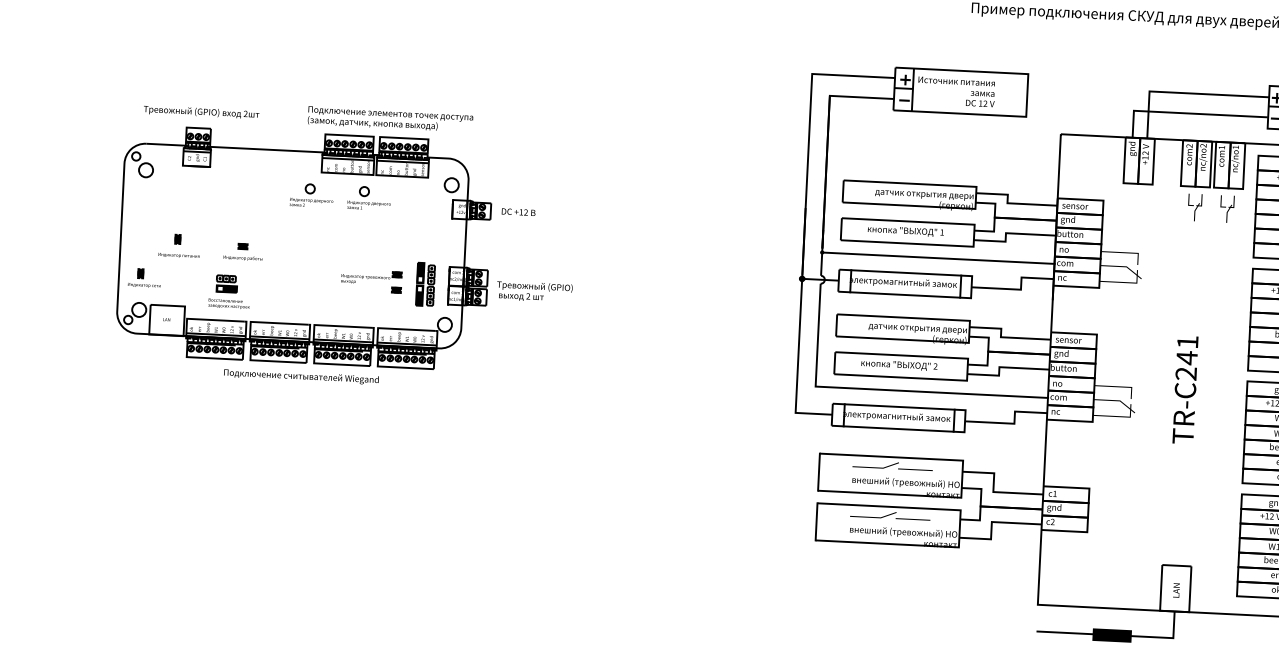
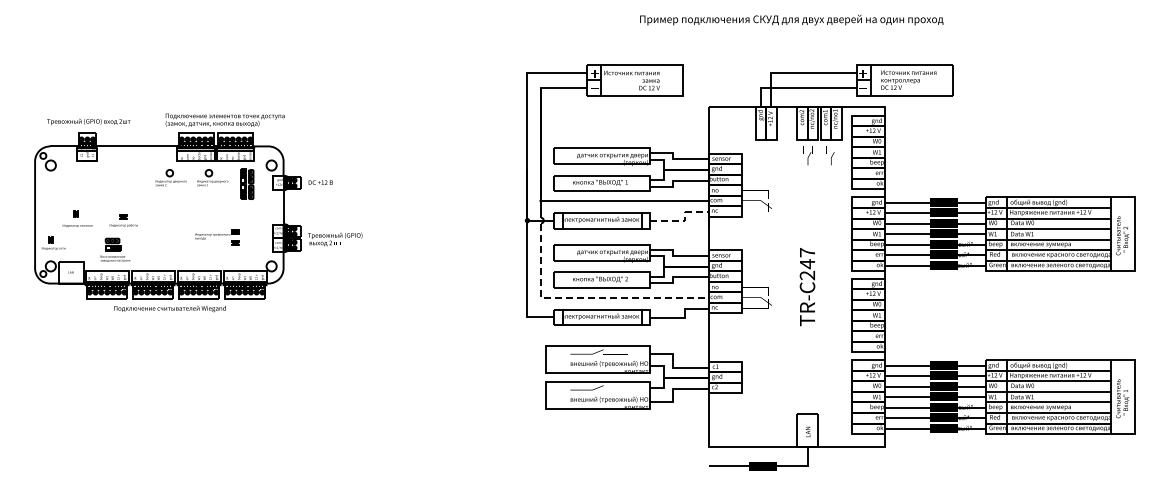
part: (425, 285) -> (247, 184), moved
line: (1021, 289) -> (685, 220), solid -> dashed
text: (1187, 341) -> (807, 252), TR-C241 -> TR-C247
line: (880, 389) -> (587, 297), solid -> dashed

